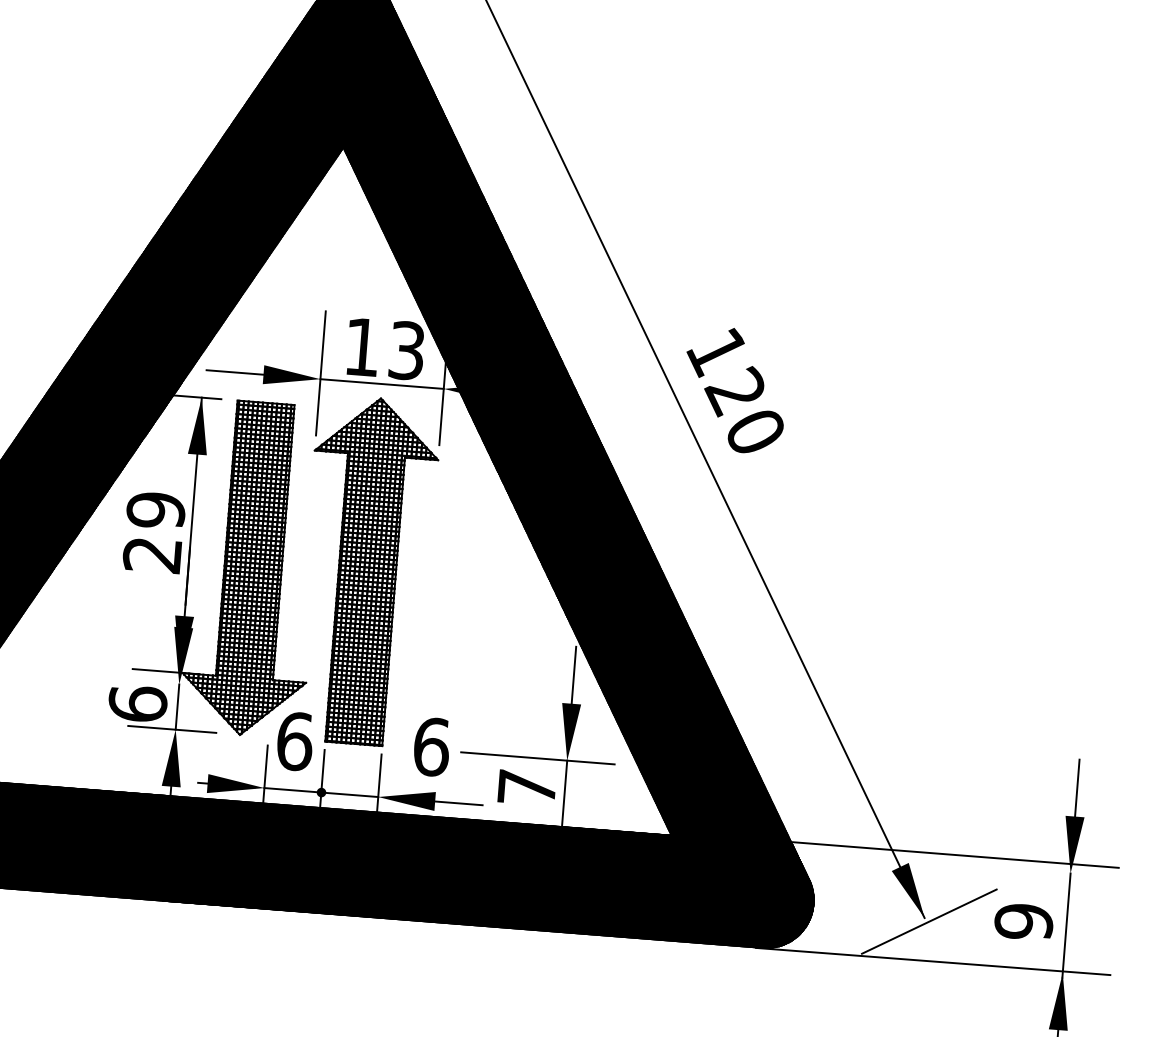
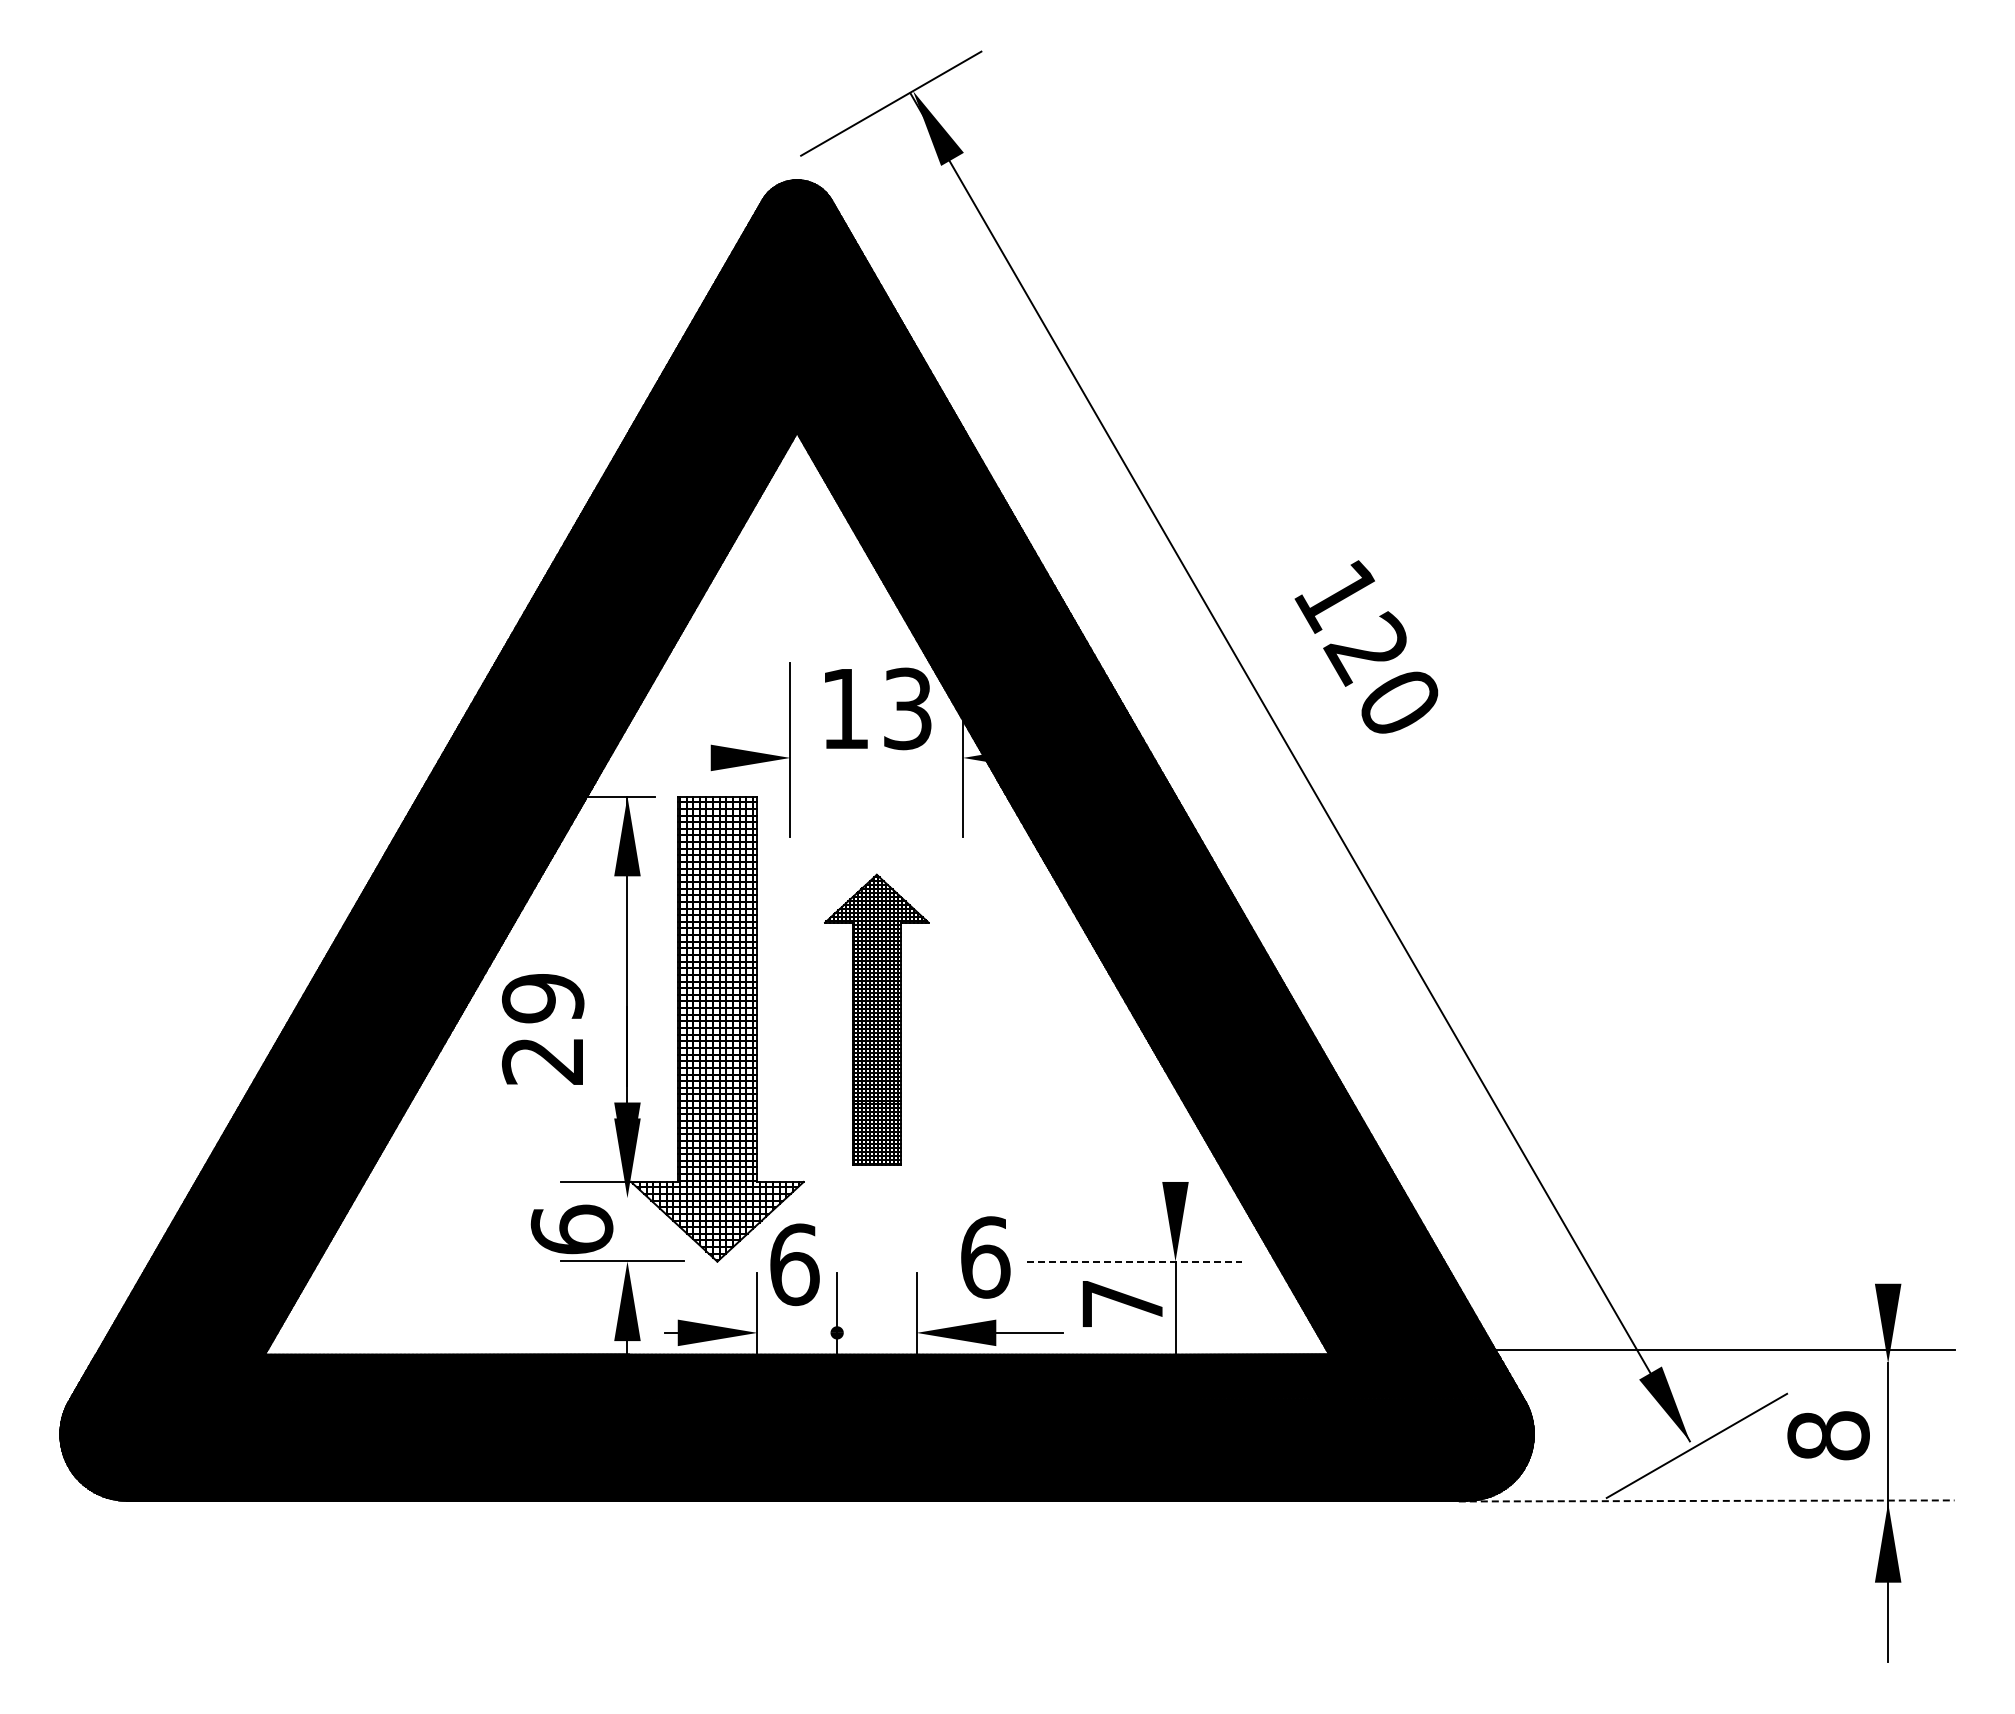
line: (234, 372) -> (670, 757), removed
line: (381, 383) -> (876, 757), removed
text: (735, 389) -> (1366, 646), moved
text: (154, 532) -> (543, 1029), moved
part: (367, 570) -> (876, 1019), size x0.6
line: (573, 674) -> (1175, 1141), removed
line: (177, 706) -> (627, 1229), removed
line: (537, 758) -> (1134, 1261), solid -> dashed
line: (1077, 787) -> (1888, 1243), removed
line: (321, 792) -> (836, 1332), removed
text: (1023, 921) -> (1828, 1435), 9 -> 8
line: (933, 961) -> (1706, 1500), solid -> dashed

